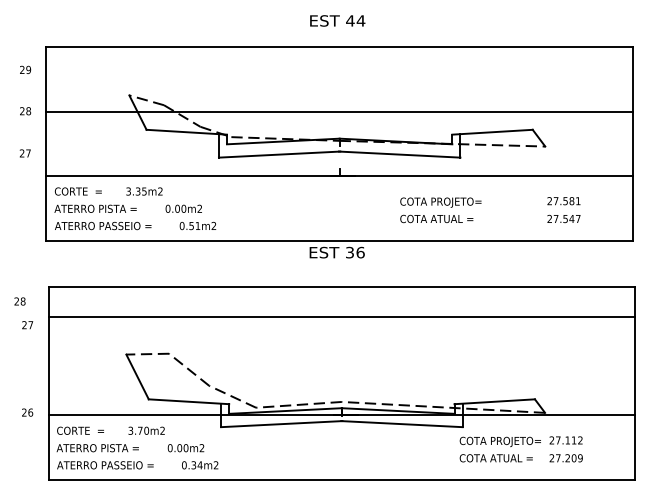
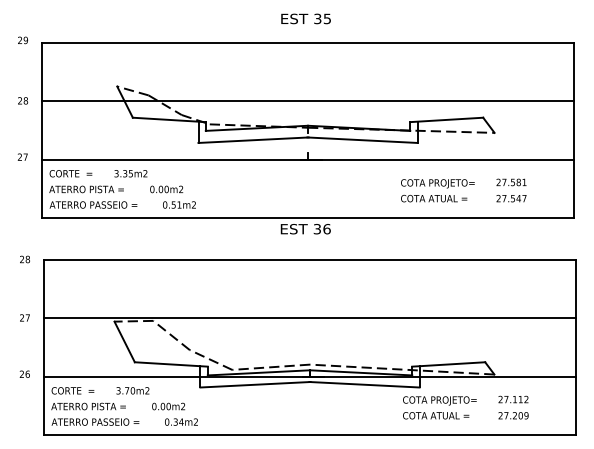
text: (355, 20) -> (322, 18), 44 -> 35
text: (26, 70) -> (23, 40), moved
text: (24, 152) -> (22, 156), moved
text: (440, 210) -> (437, 190), moved
text: (19, 301) -> (24, 259), moved
line: (341, 316) -> (309, 318), moved
text: (27, 324) -> (24, 317), moved
text: (499, 449) -> (439, 407), moved

